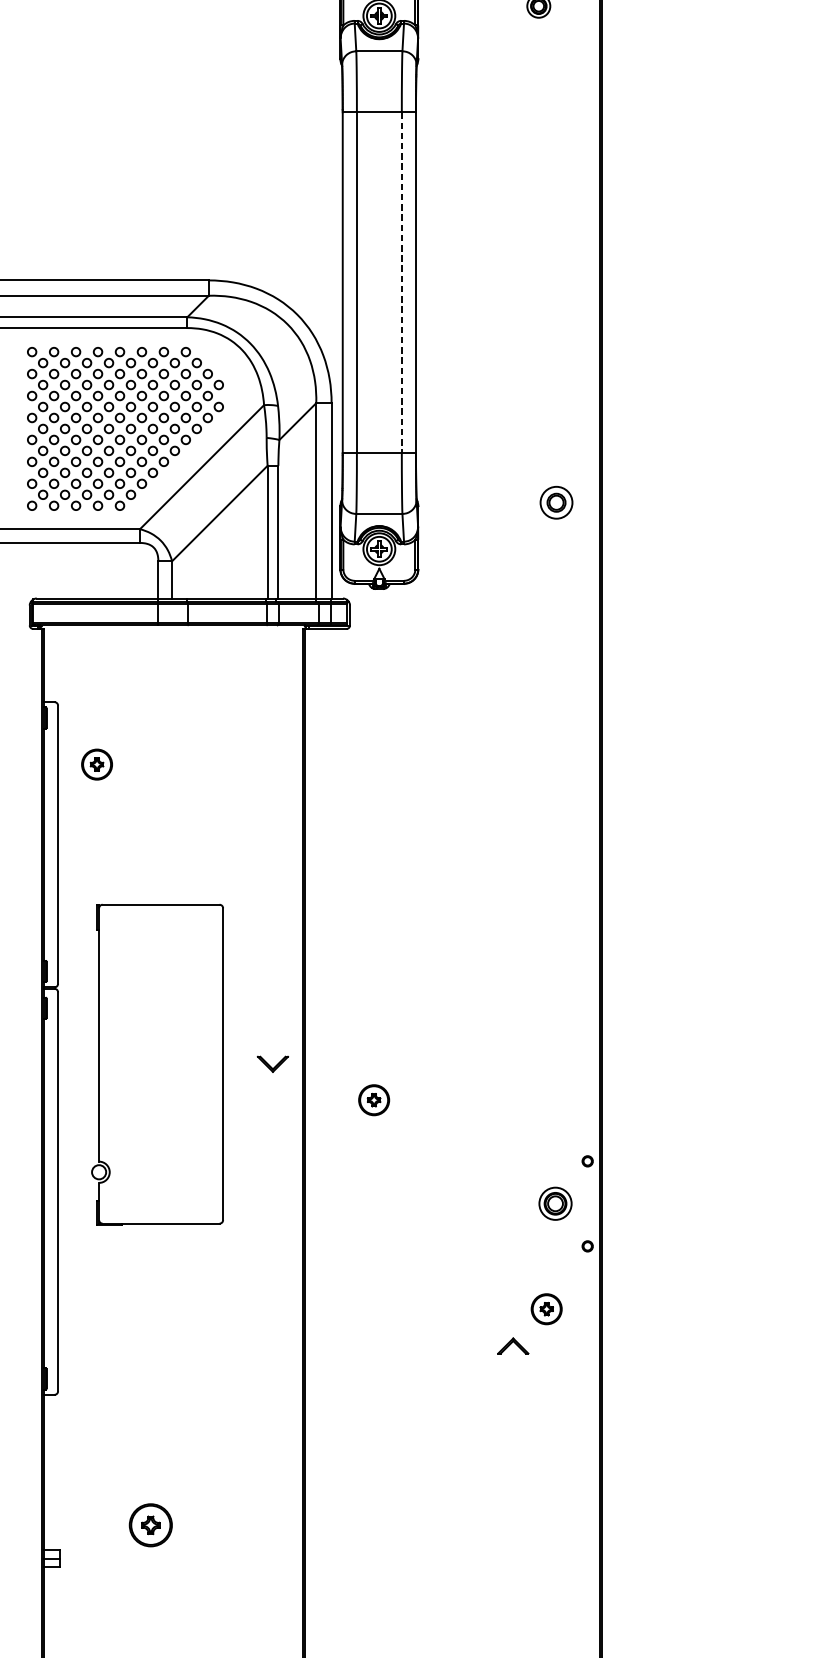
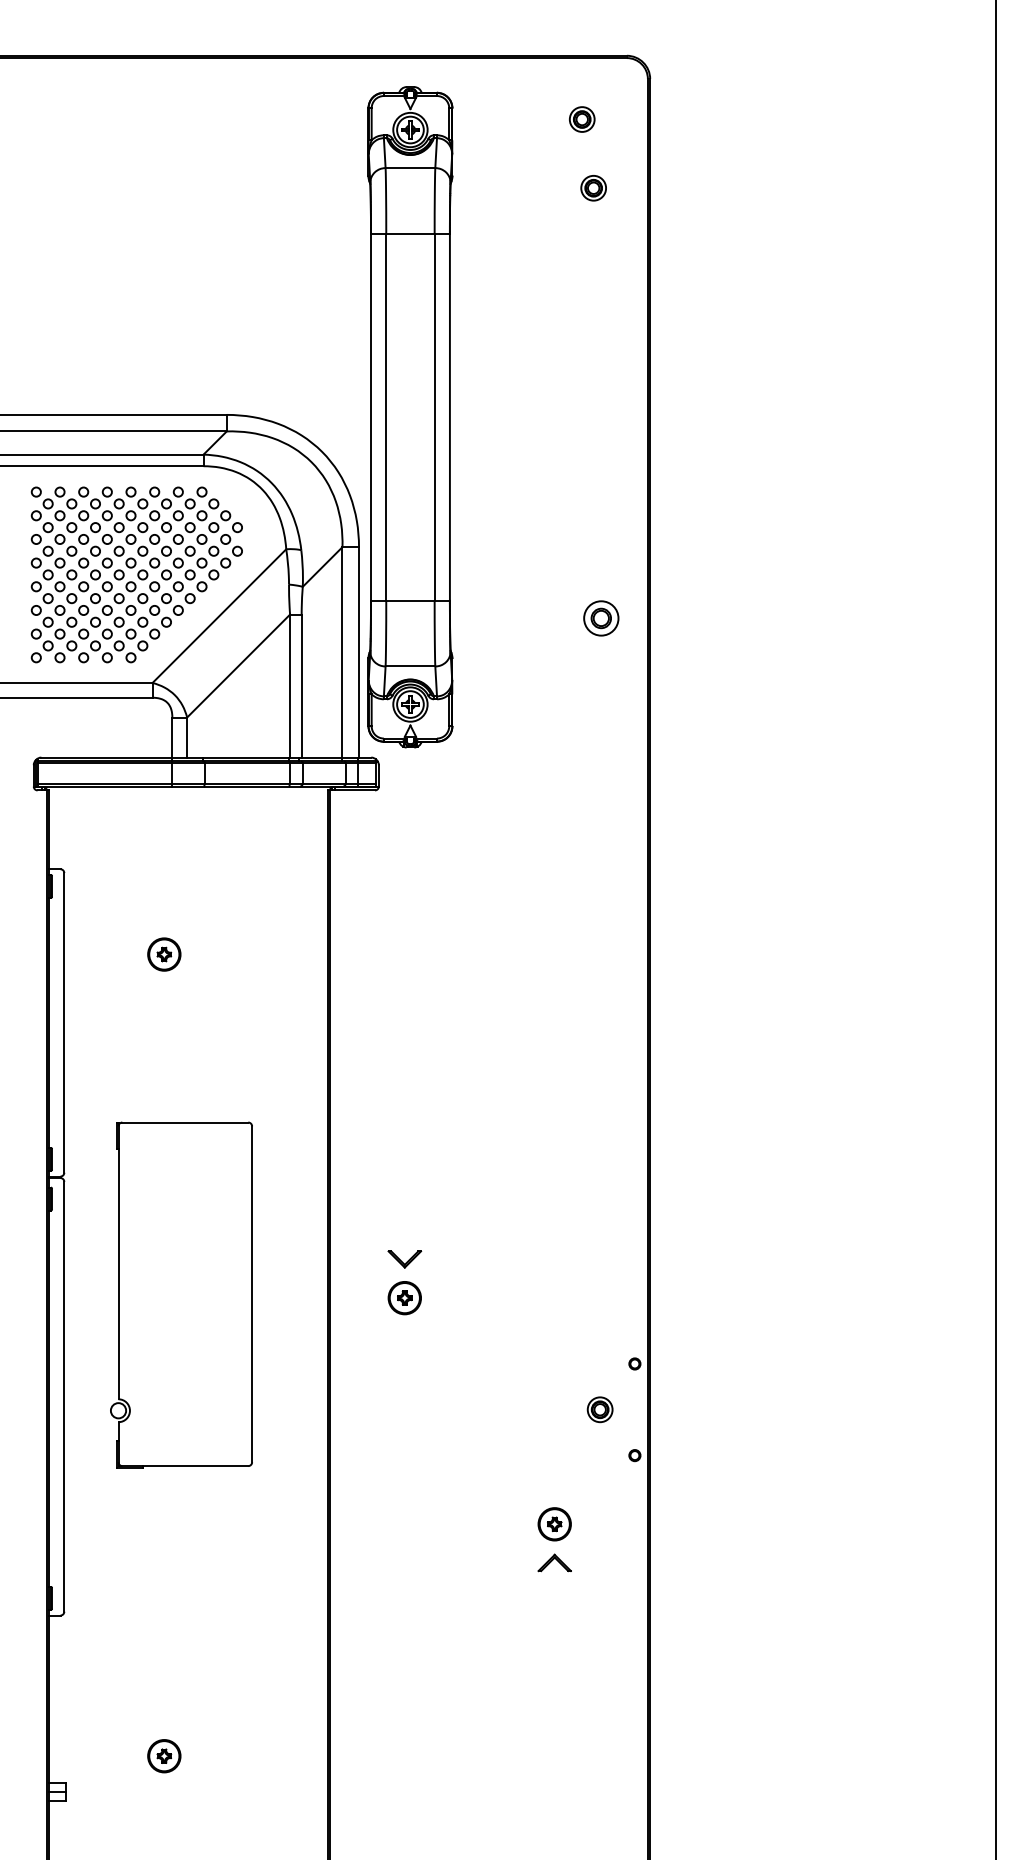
part: (549, 70) -> (593, 188), added
line: (401, 282) -> (434, 417), dashed -> solid
part: (556, 502) -> (601, 618), moved
part: (97, 764) -> (164, 954), moved
part: (157, 1064) -> (181, 1294), moved
part: (272, 1064) -> (404, 1259), moved
part: (554, 1203) -> (599, 1409), size x0.71
part: (546, 1309) -> (554, 1524), moved
part: (151, 1525) -> (164, 1756), size x0.71

